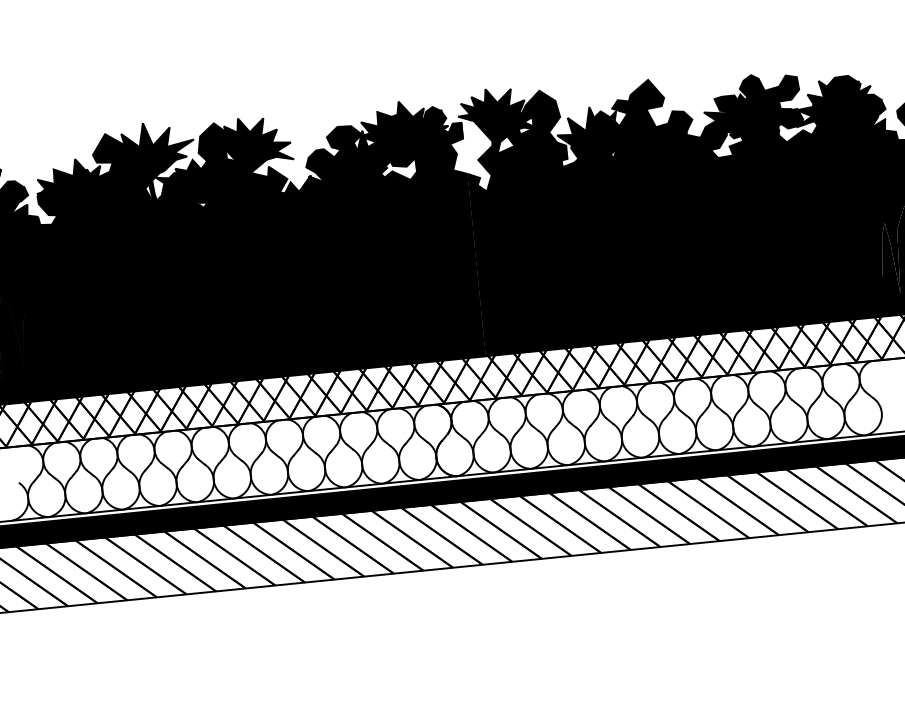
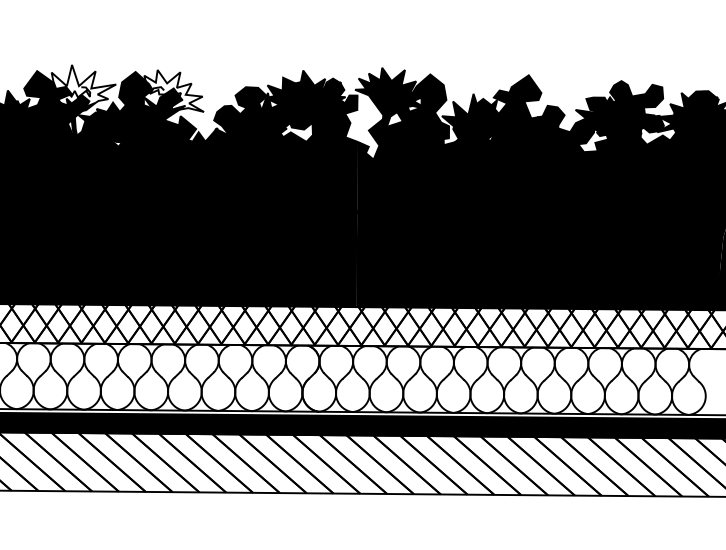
fill: (252, 139) -> (168, 90), removed
fill: (151, 145) -> (77, 85), removed

